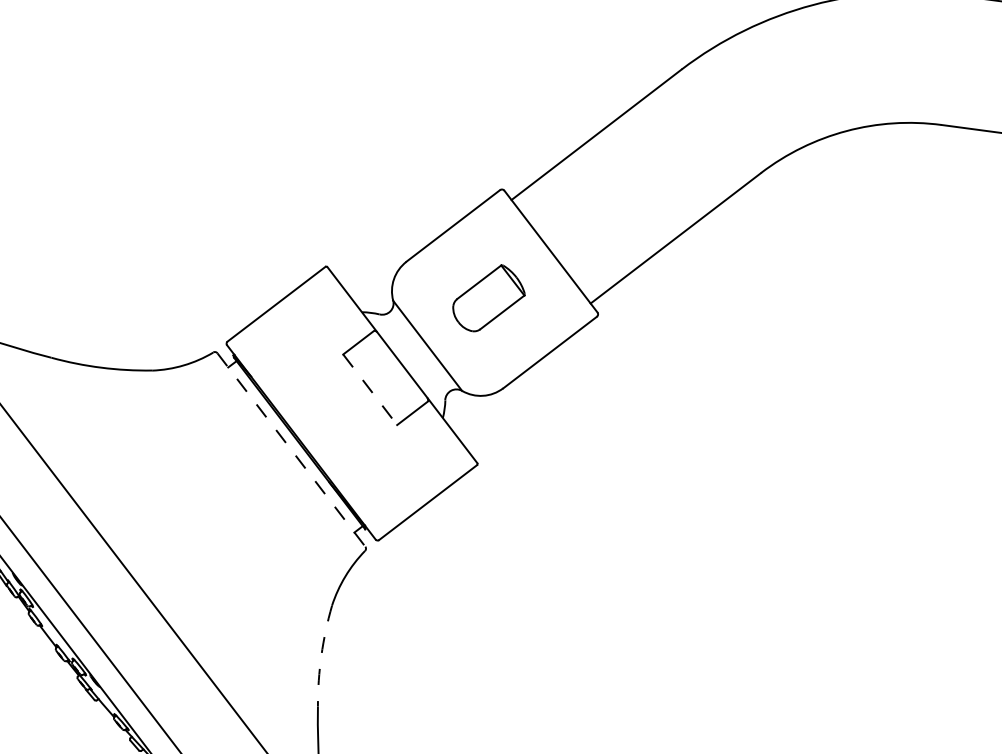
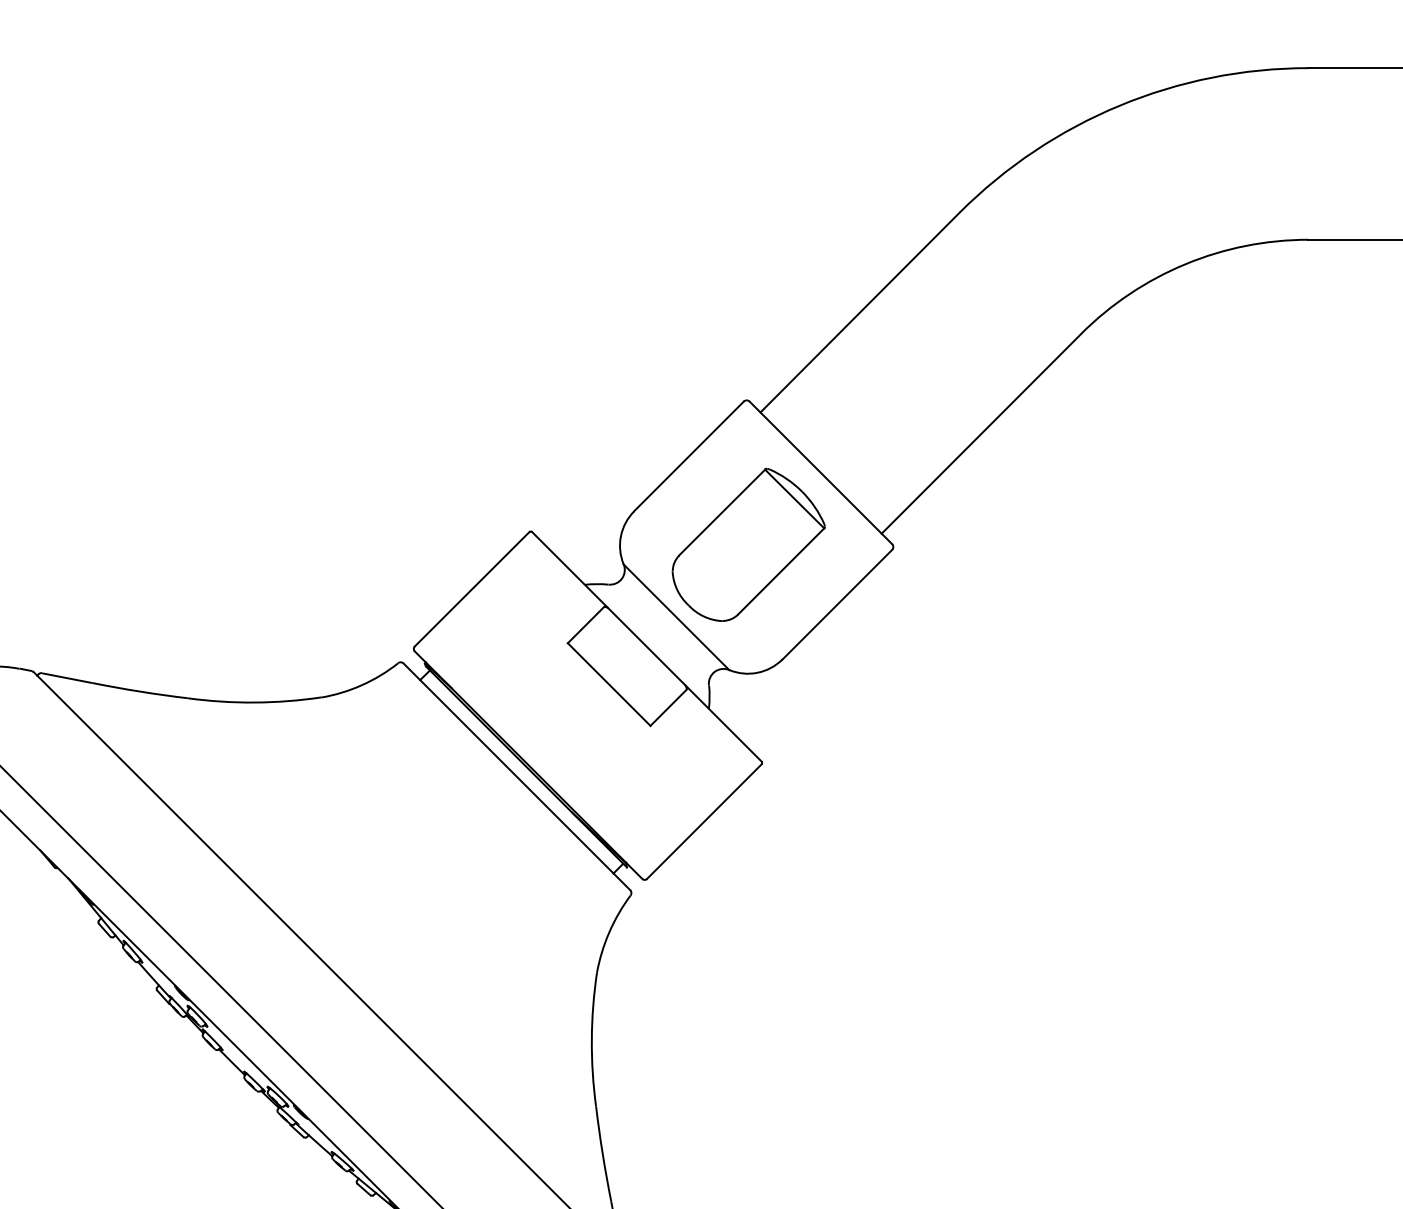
part: (489, 298) -> (748, 544), size x1.67
line: (370, 389) -> (609, 684), dashed -> solid
line: (291, 450) -> (517, 777), dashed -> solid
arc: (321, 655) -> (591, 1039), dashed -> solid

